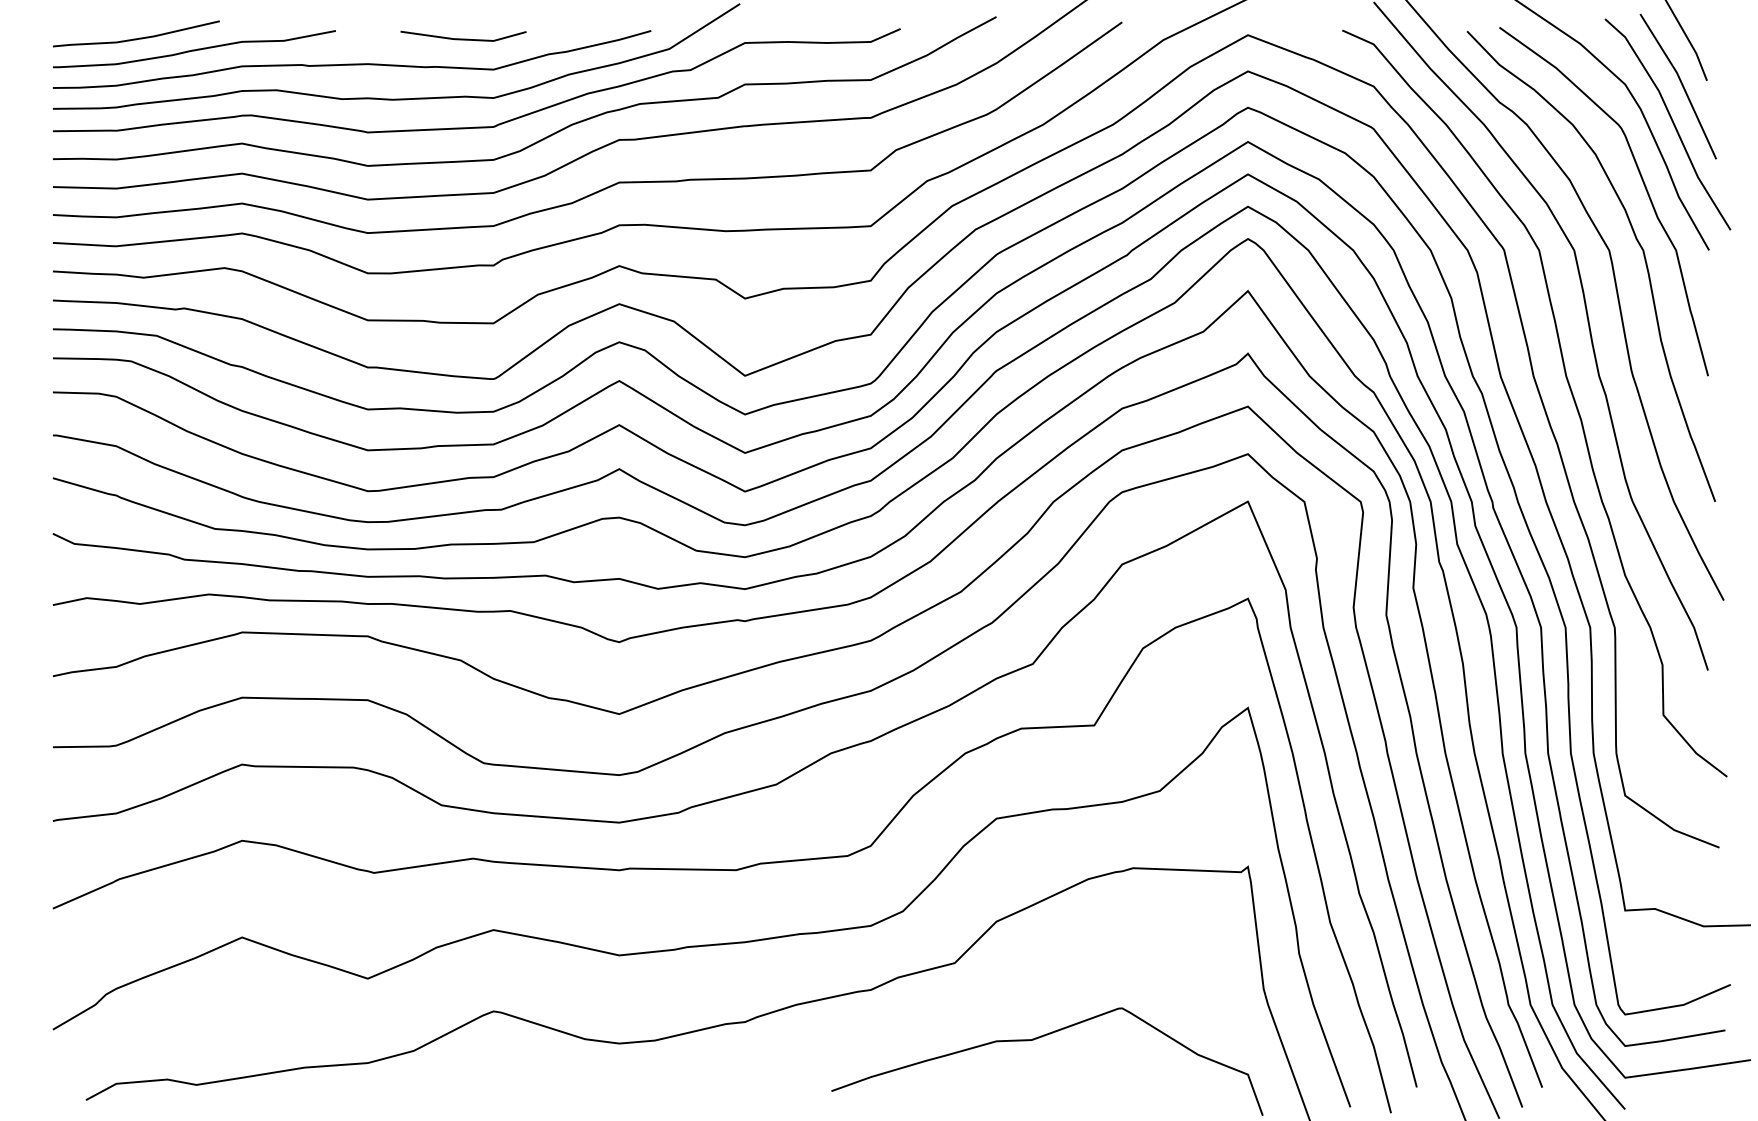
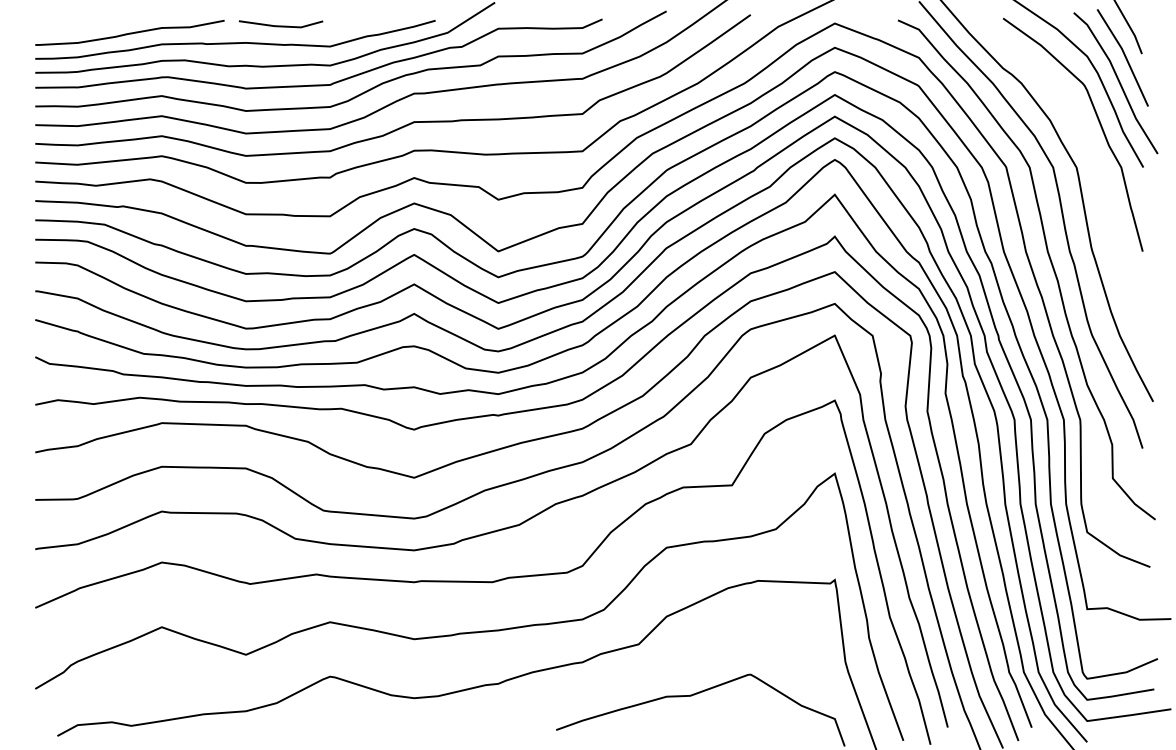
line: (135, 38) -> (90, 25), removed
line: (462, 38) -> (280, 25), moved
curve: (1636, 241) -> (1094, 161), removed

